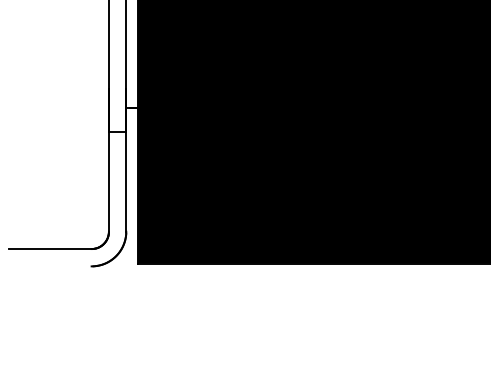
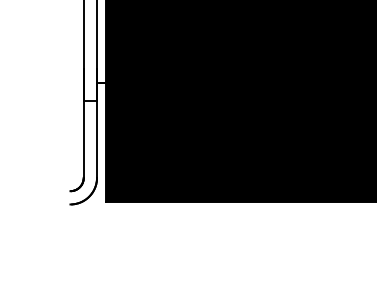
line: (49, 249) -> (38, 191), removed

